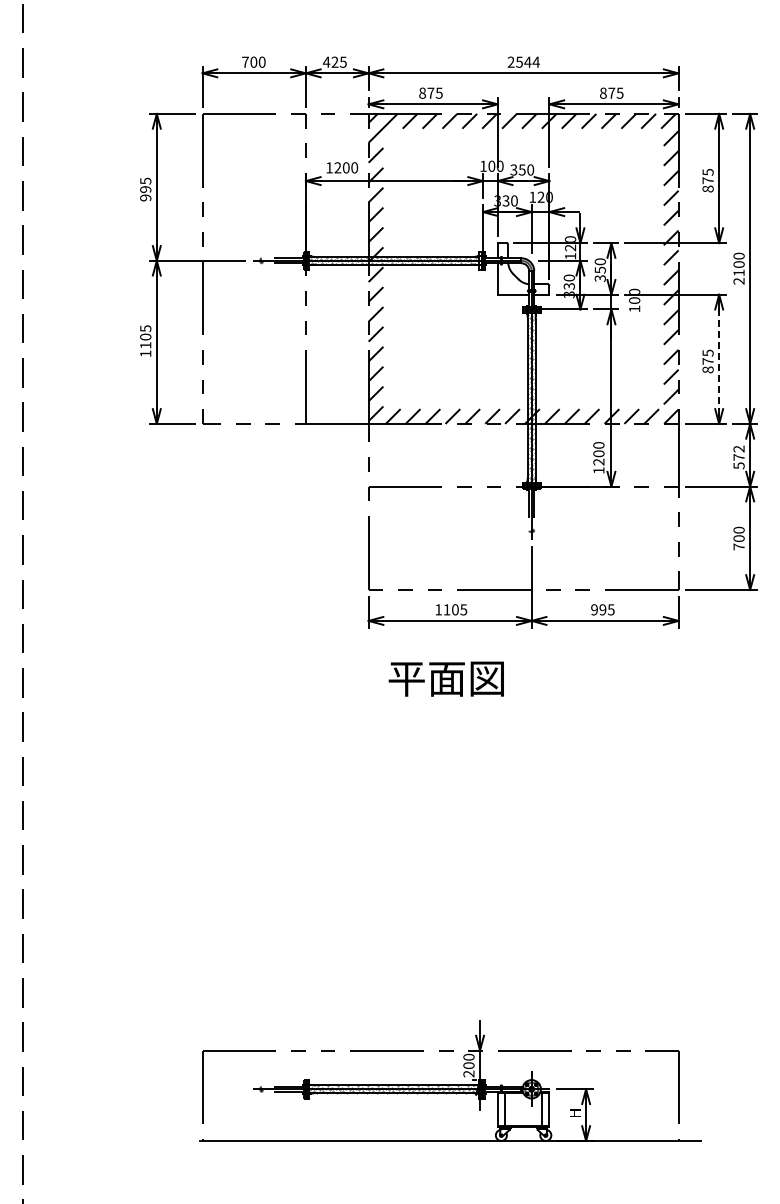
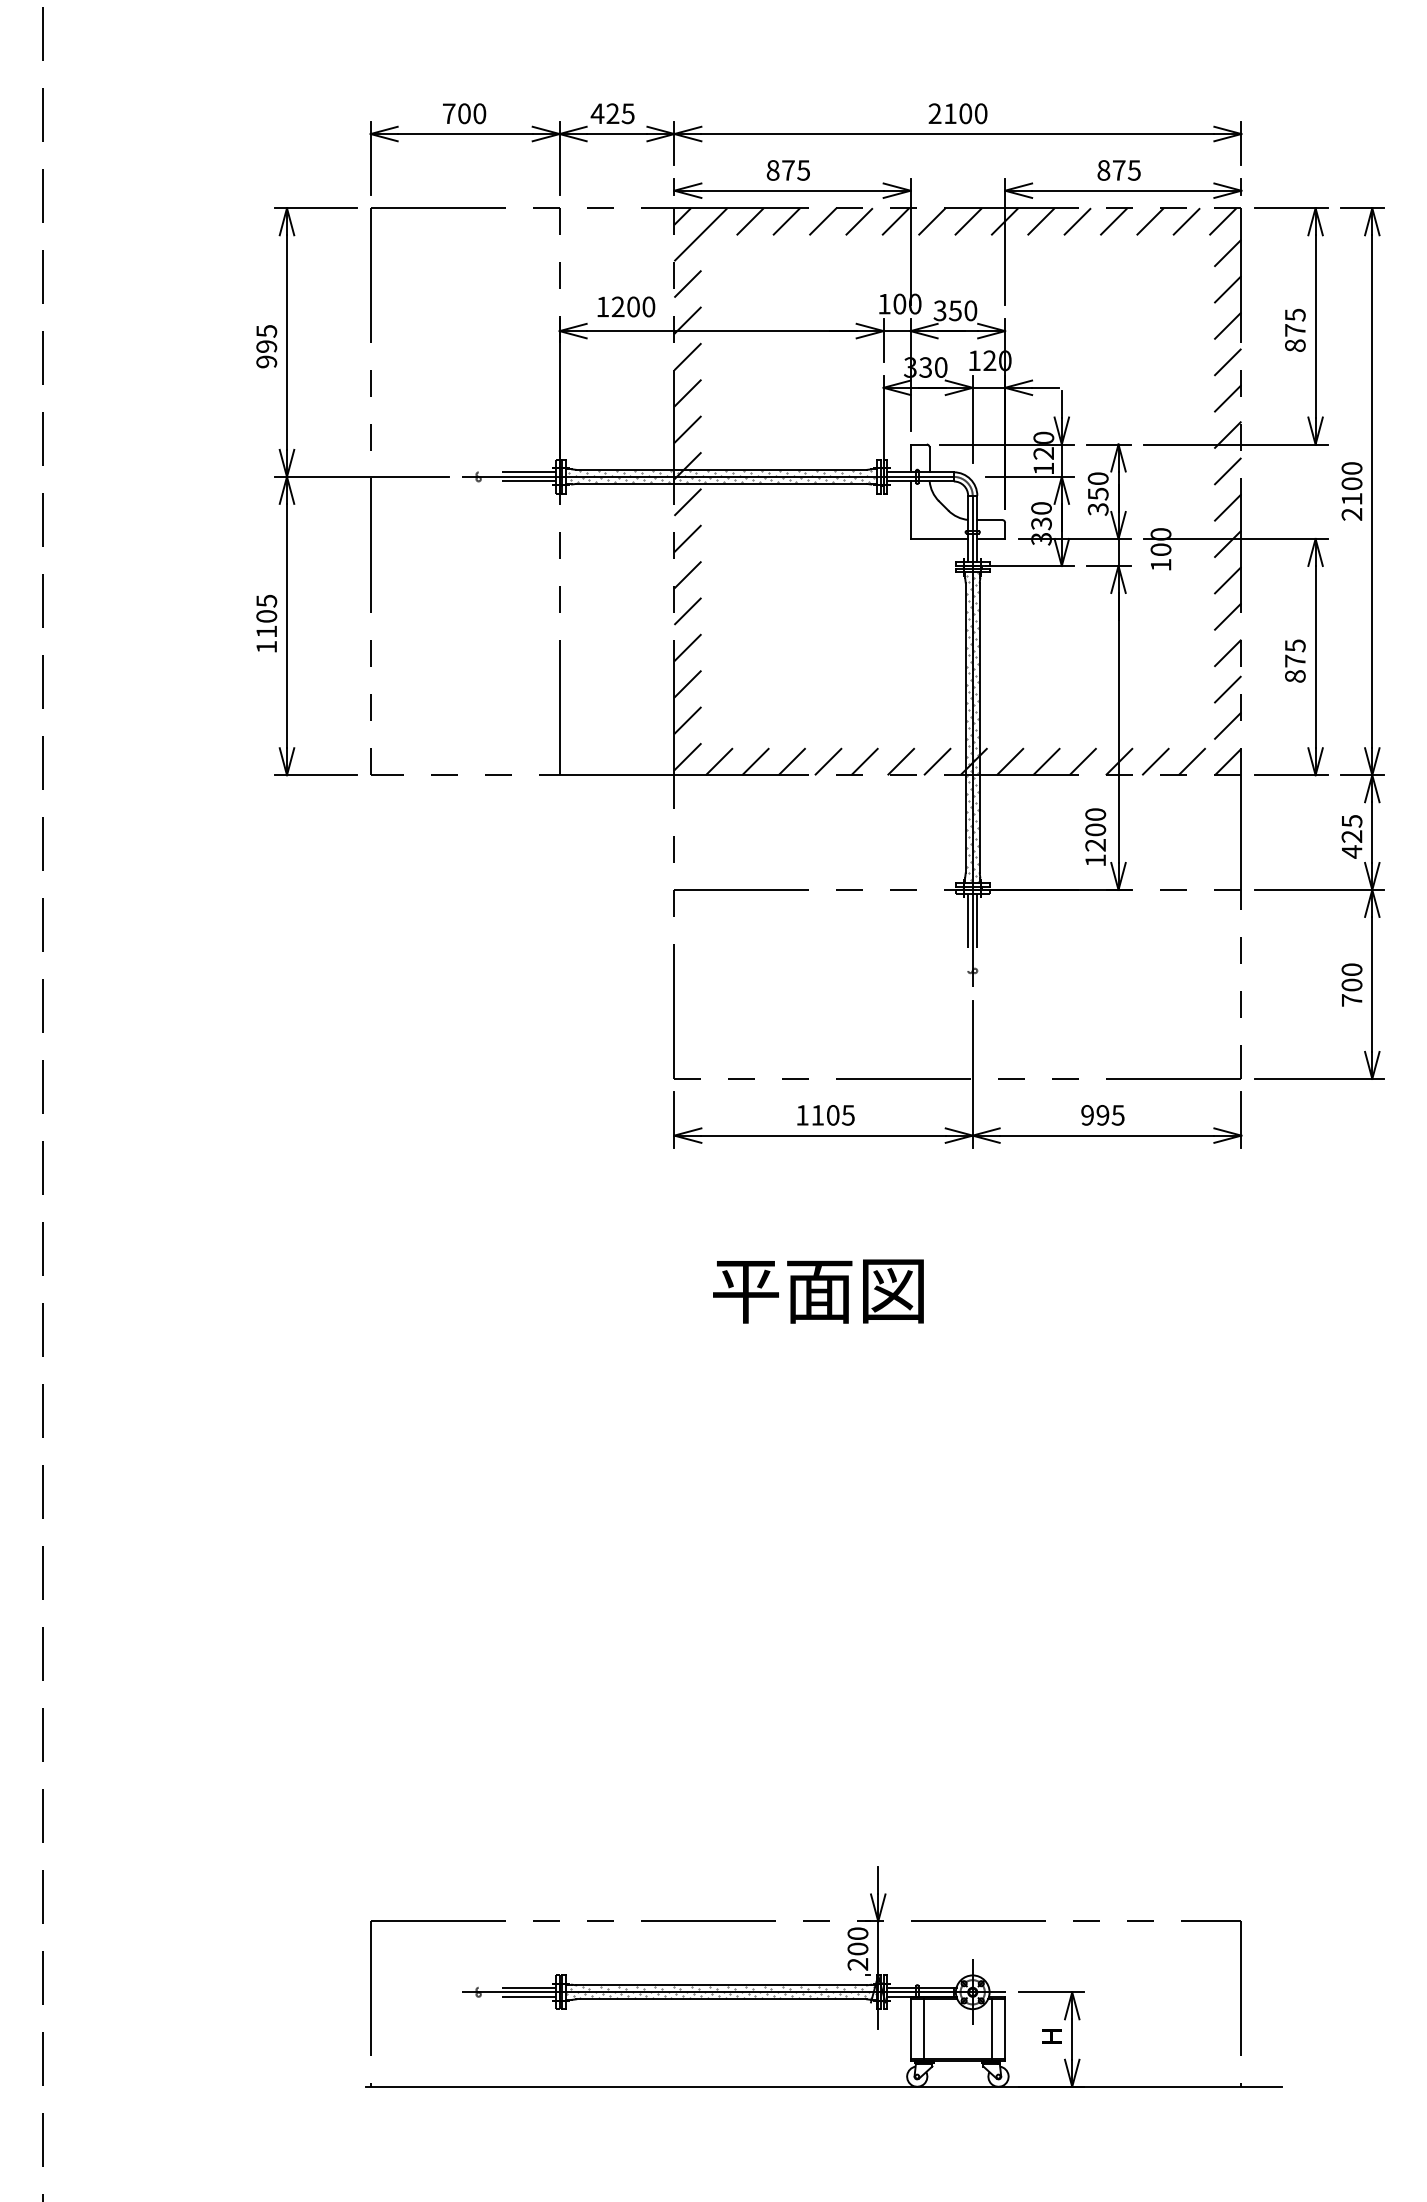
text: (527, 61) -> (965, 112), 2544 -> 2100
line: (719, 359) -> (1316, 657), dashed -> solid
text: (738, 457) -> (1350, 836), 572 -> 425
text: (445, 678) -> (816, 1290), moved

